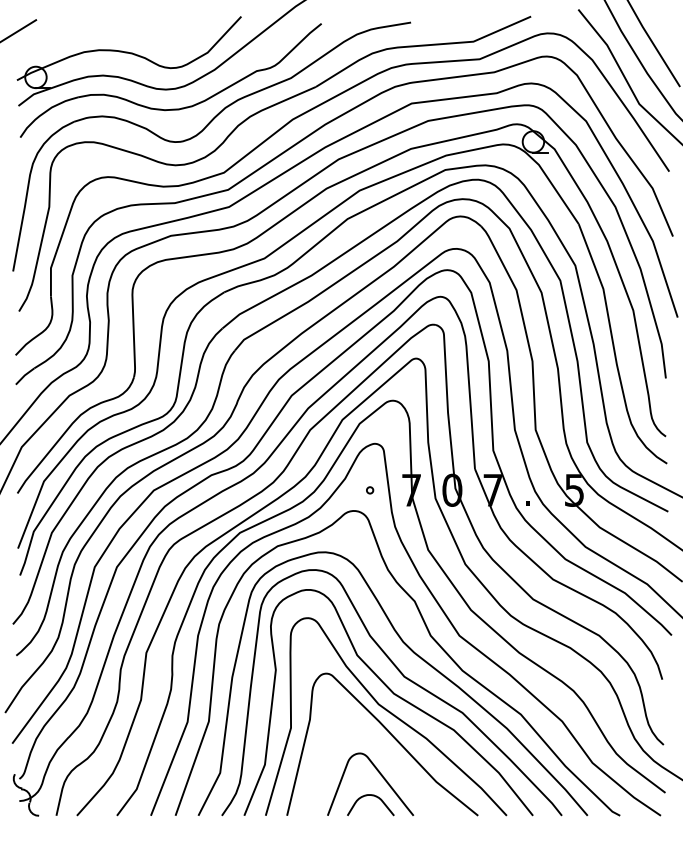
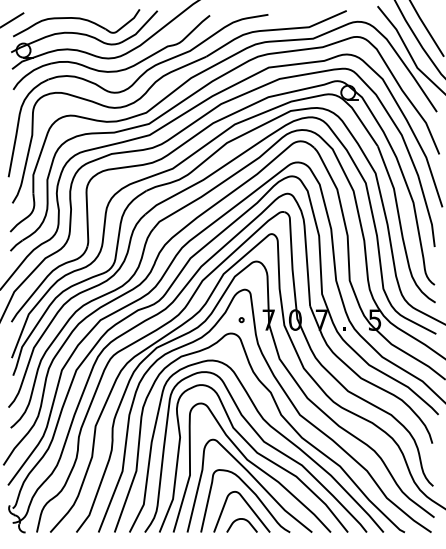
part: (117, 35) -> (76, 23), added
curve: (388, 756) -> (253, 493), added

